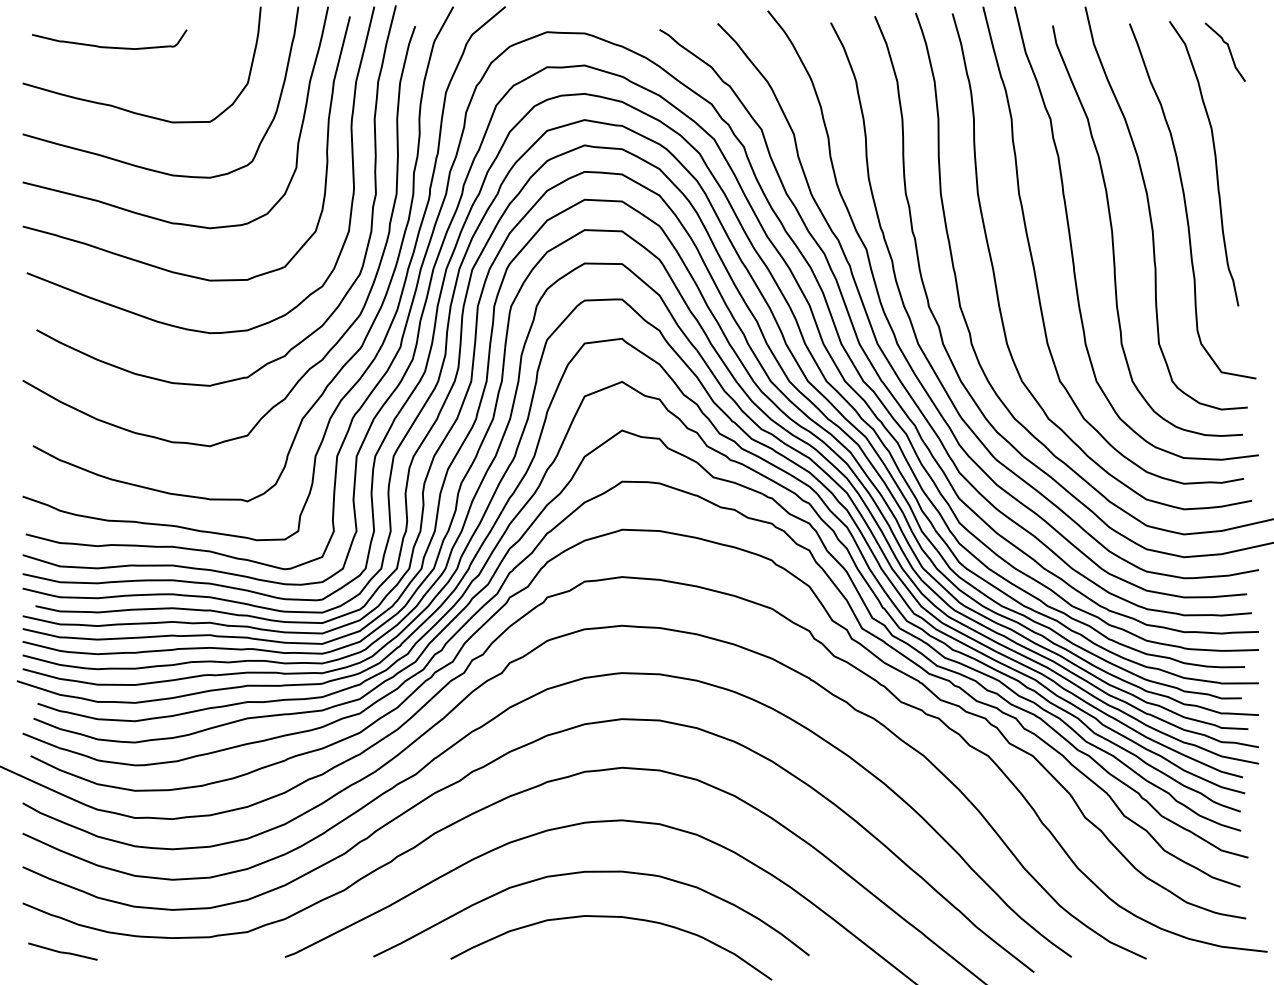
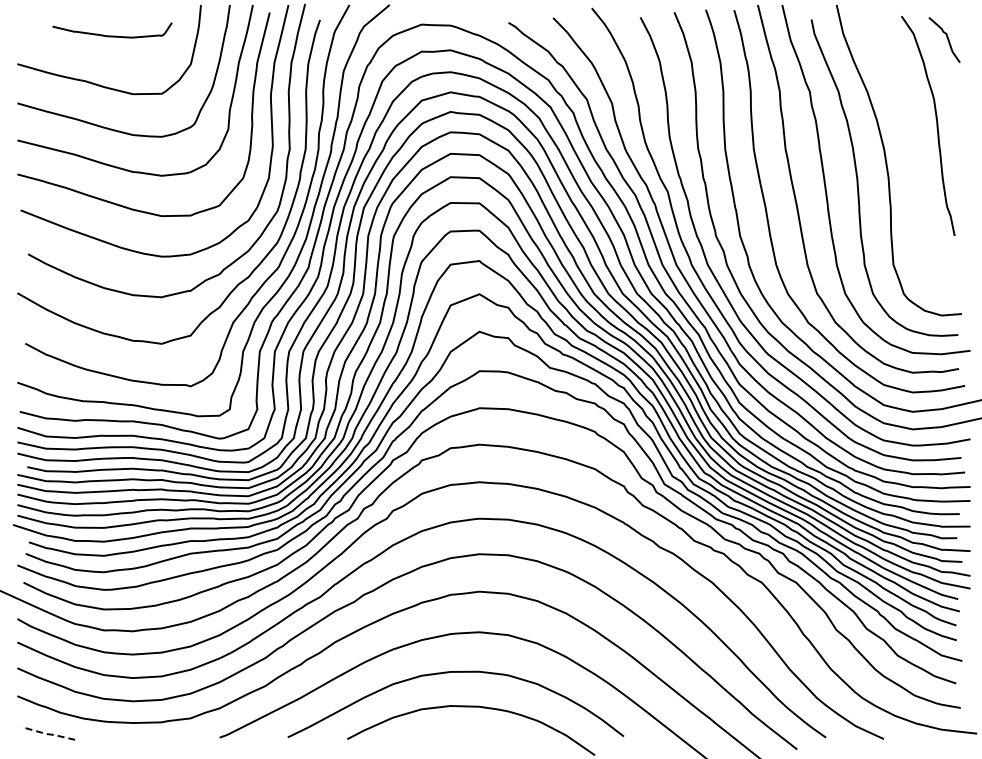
curve: (109, 46) -> (112, 35), moved
curve: (1186, 200) -> (914, 154), removed
line: (63, 952) -> (48, 734), solid -> dashed

